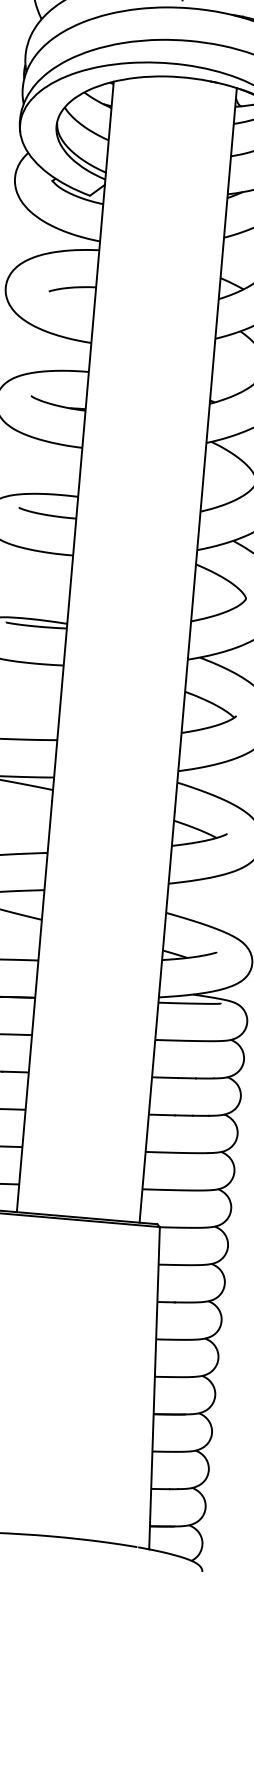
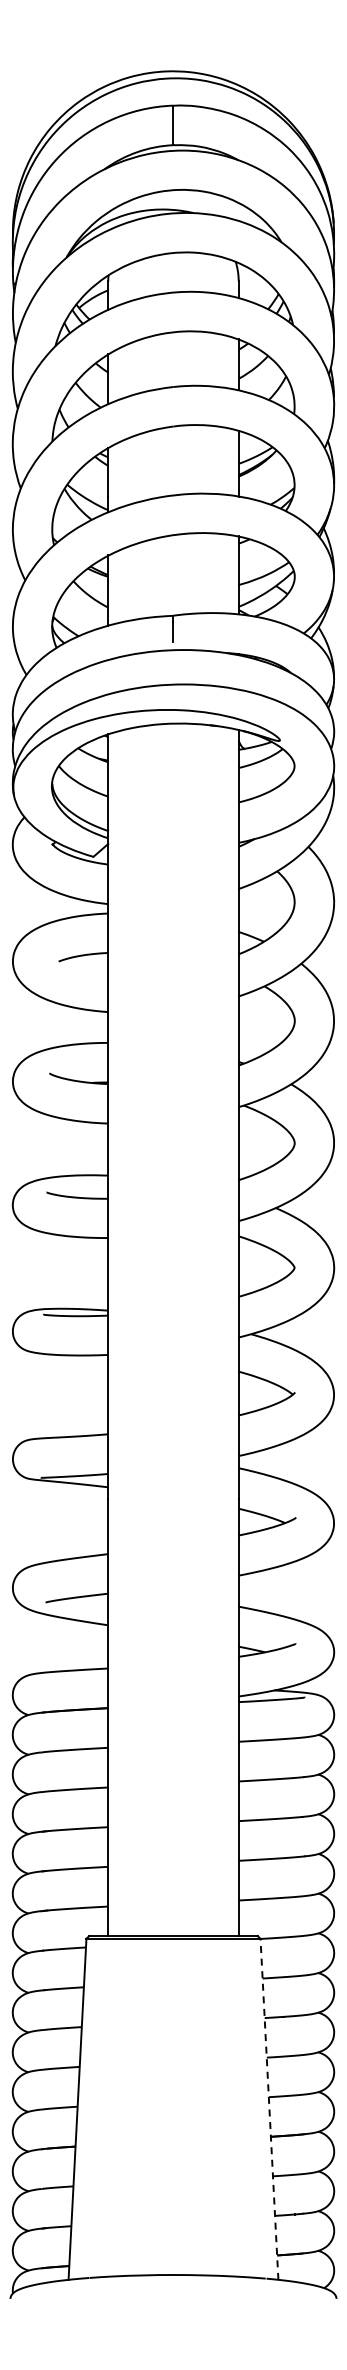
line: (154, 1388) -> (269, 2109), solid -> dashed

